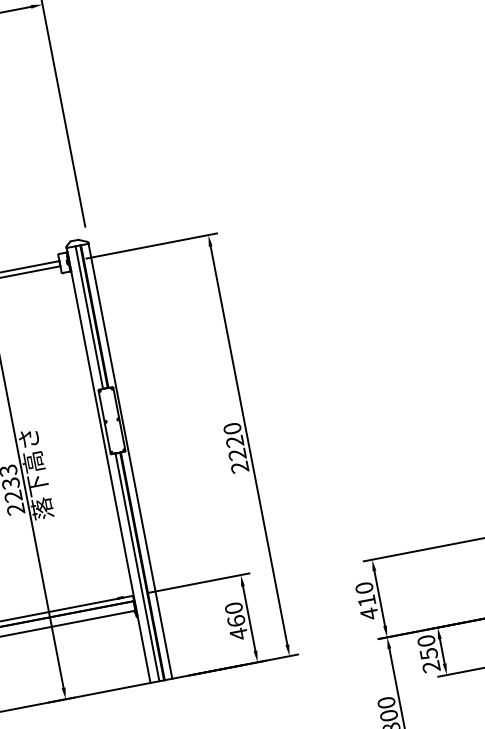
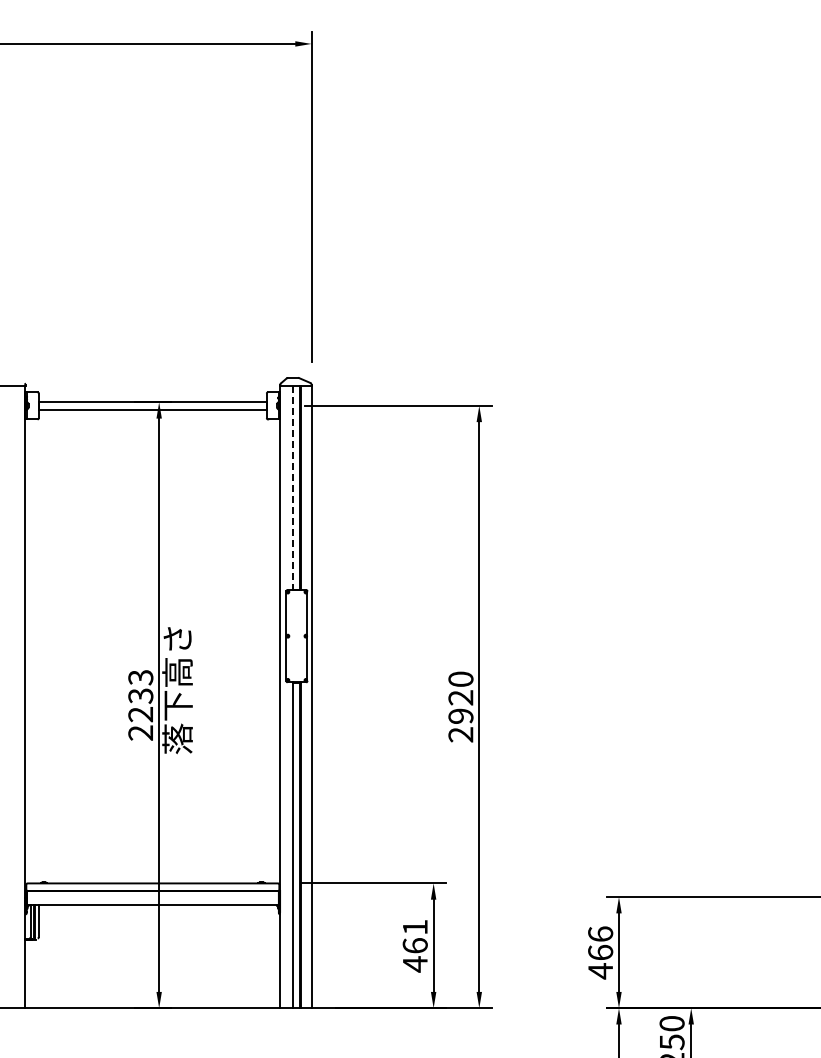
line: (89, 317) -> (293, 488), solid -> dashed
text: (237, 454) -> (460, 715), 2220 -> 2920
text: (365, 593) -> (600, 942), 410 -> 466
text: (233, 607) -> (414, 926), 460 -> 461

